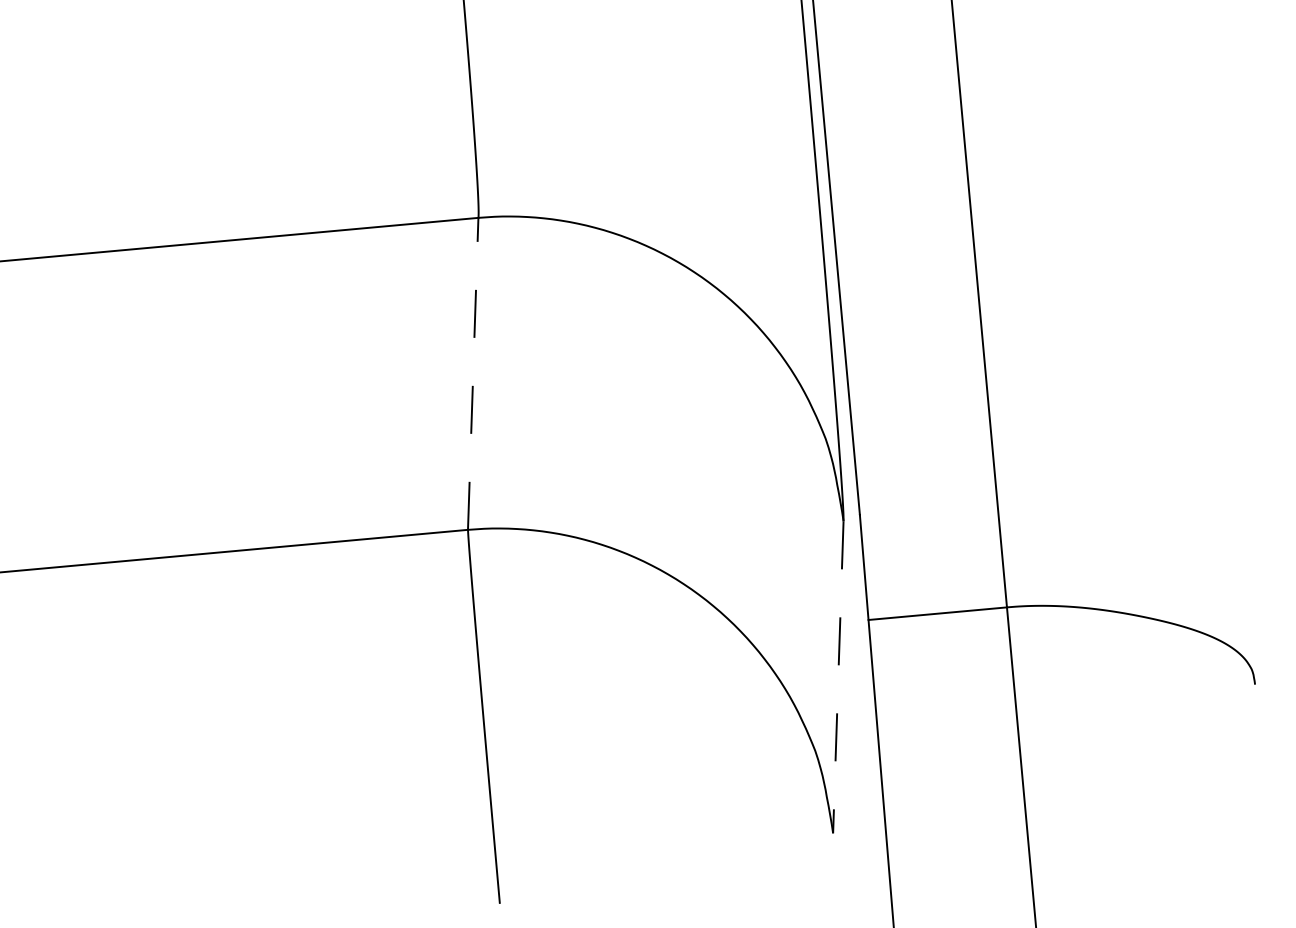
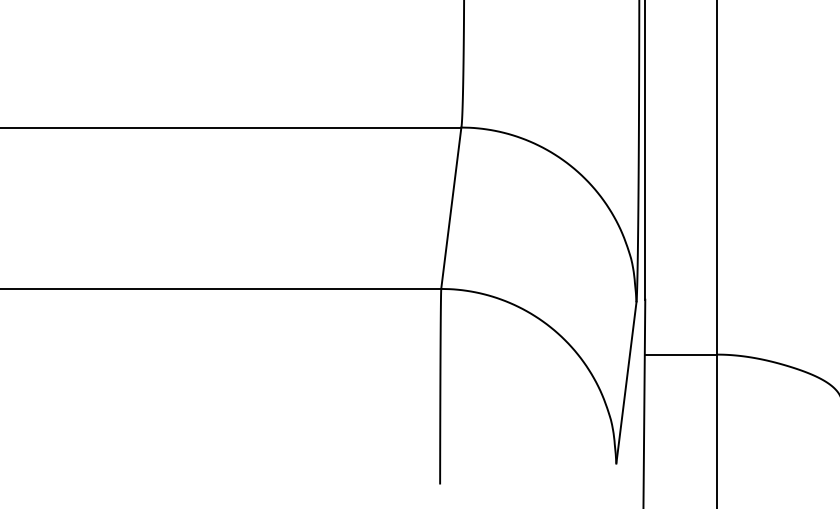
line: (473, 372) -> (451, 207), dashed -> solid
line: (838, 678) -> (626, 383), dashed -> solid

